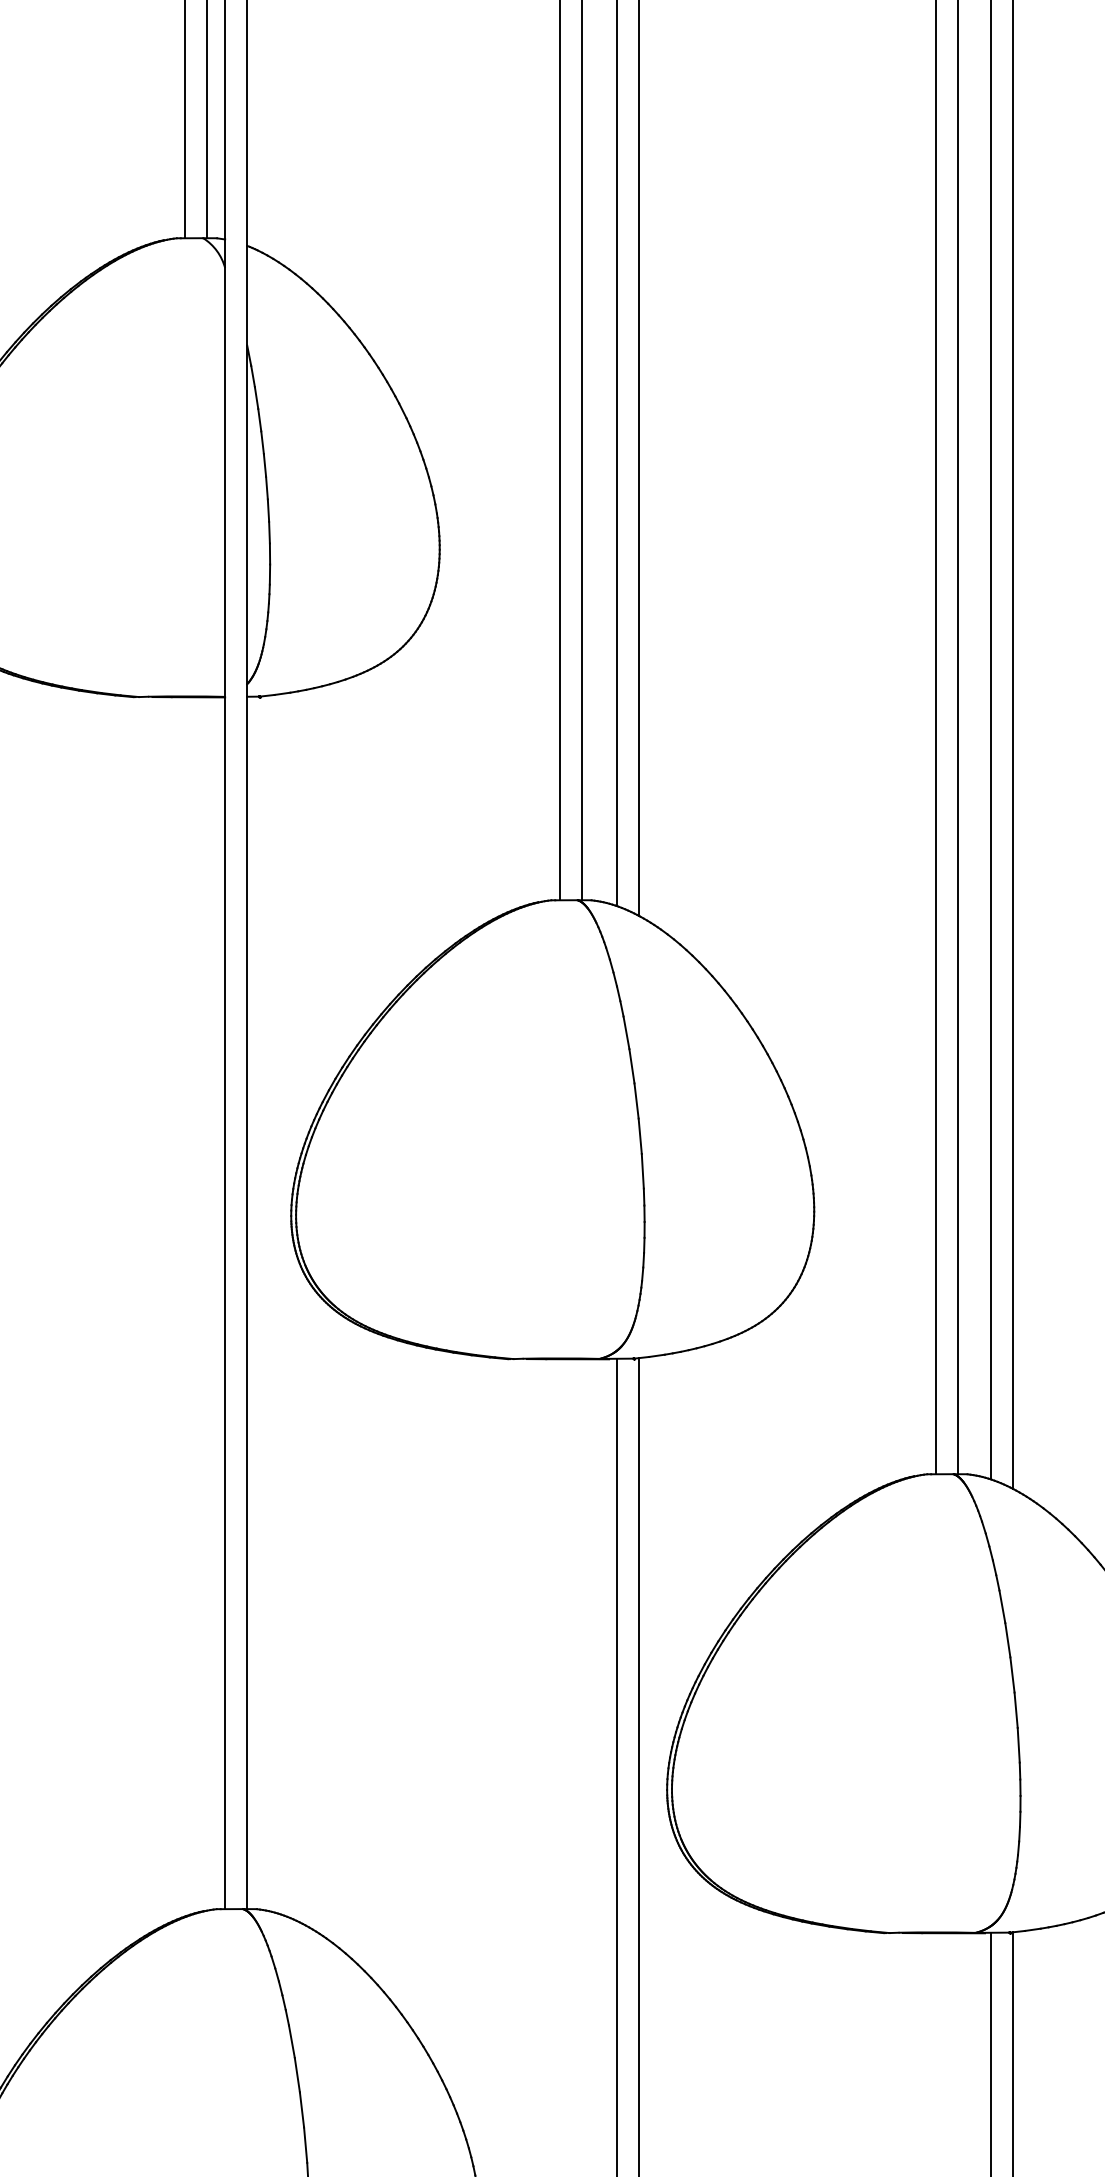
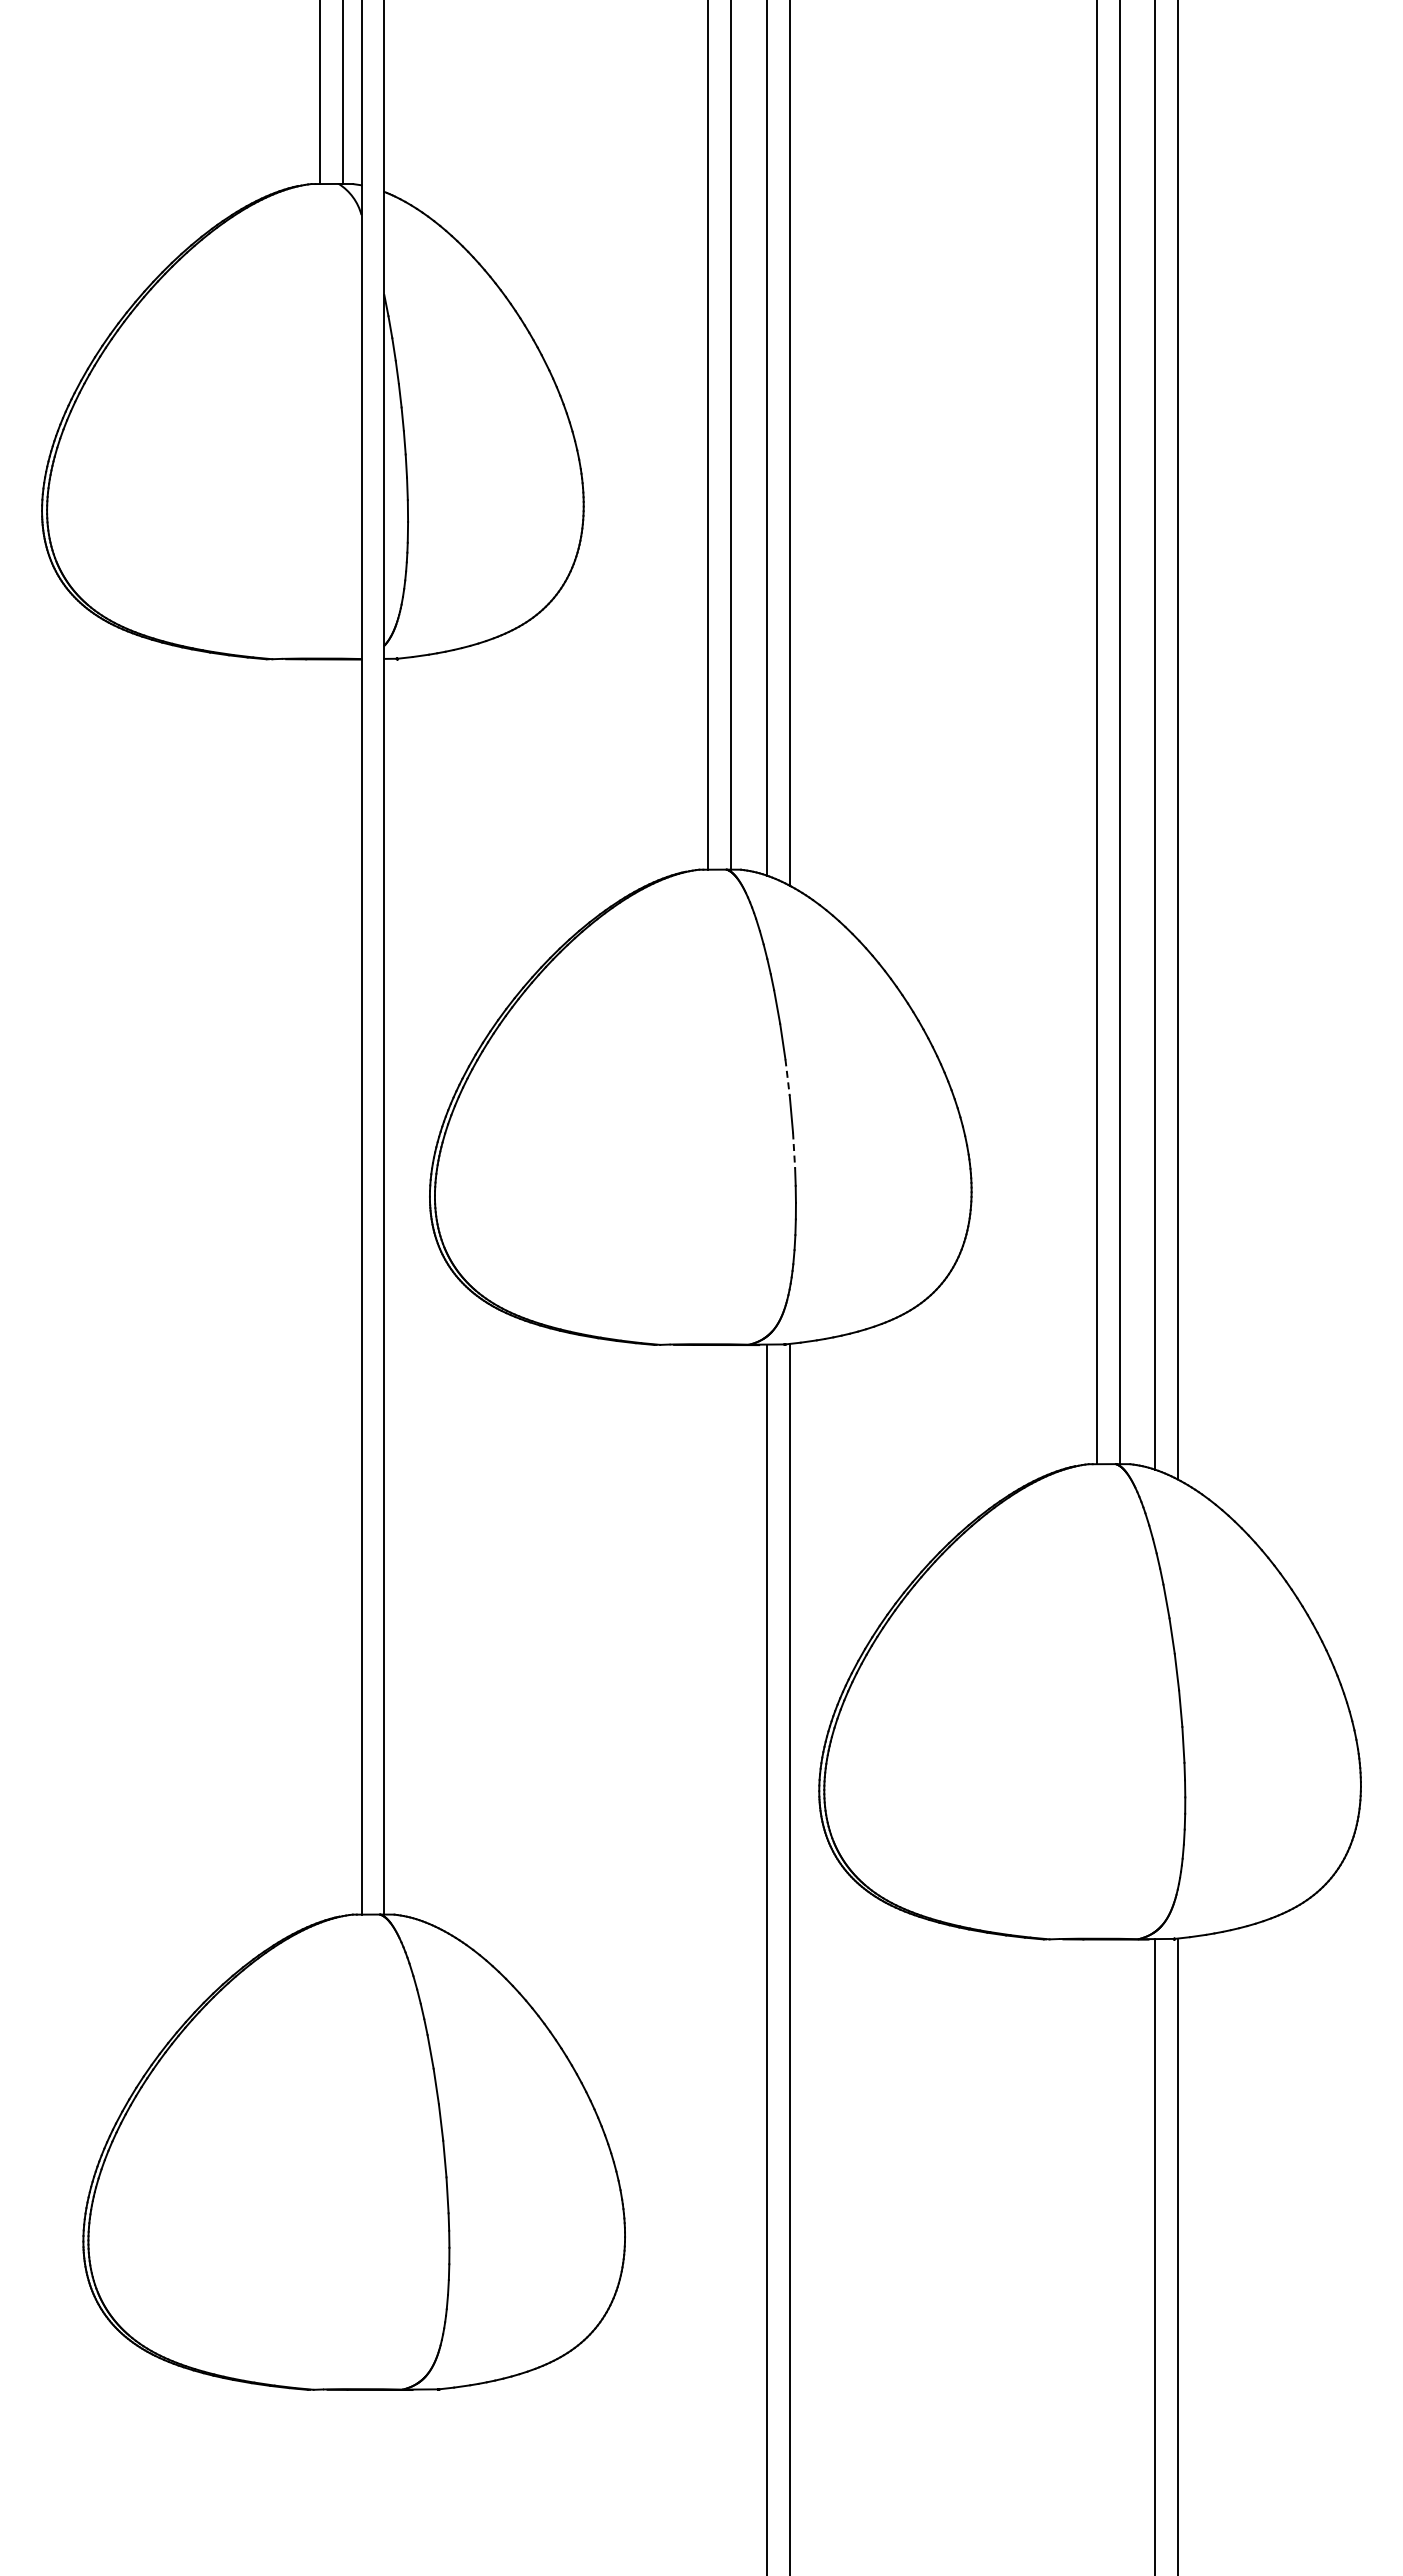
line: (636, 1101) -> (787, 1078), solid -> dashed
line: (643, 1171) -> (794, 1150), solid -> dashed

